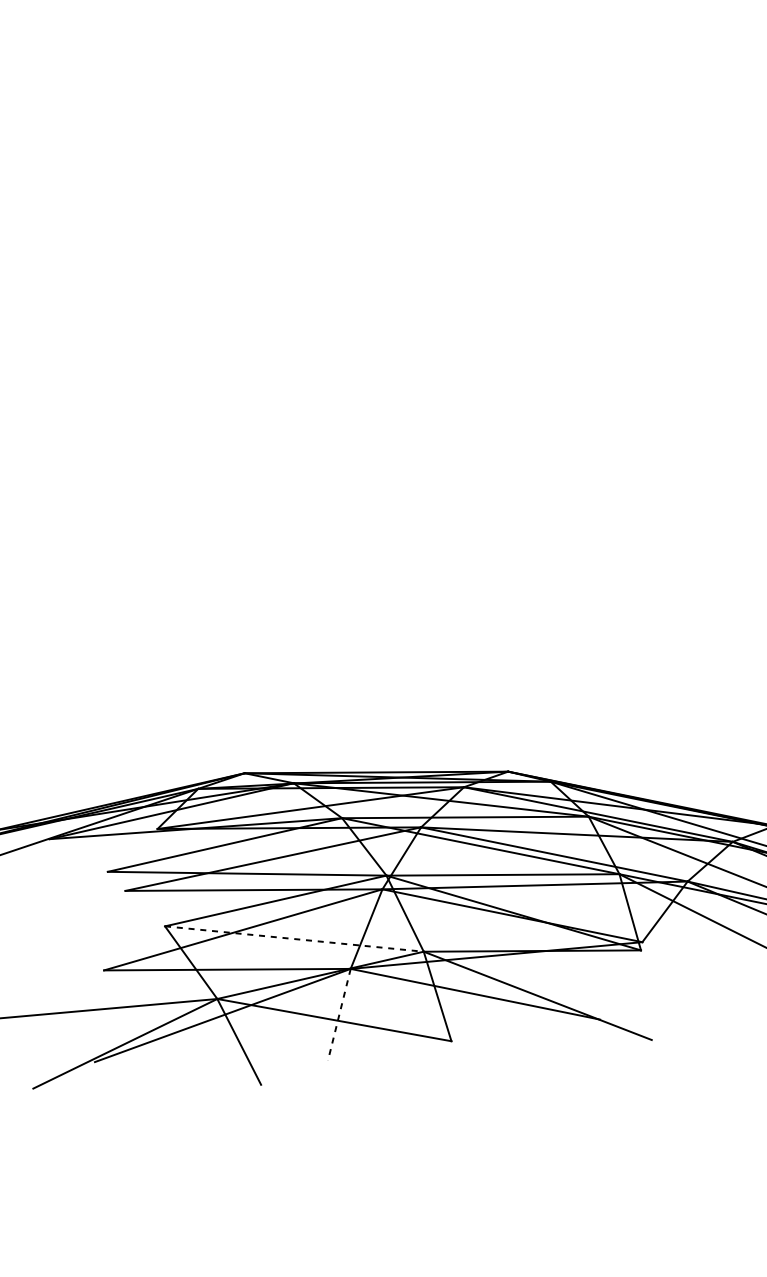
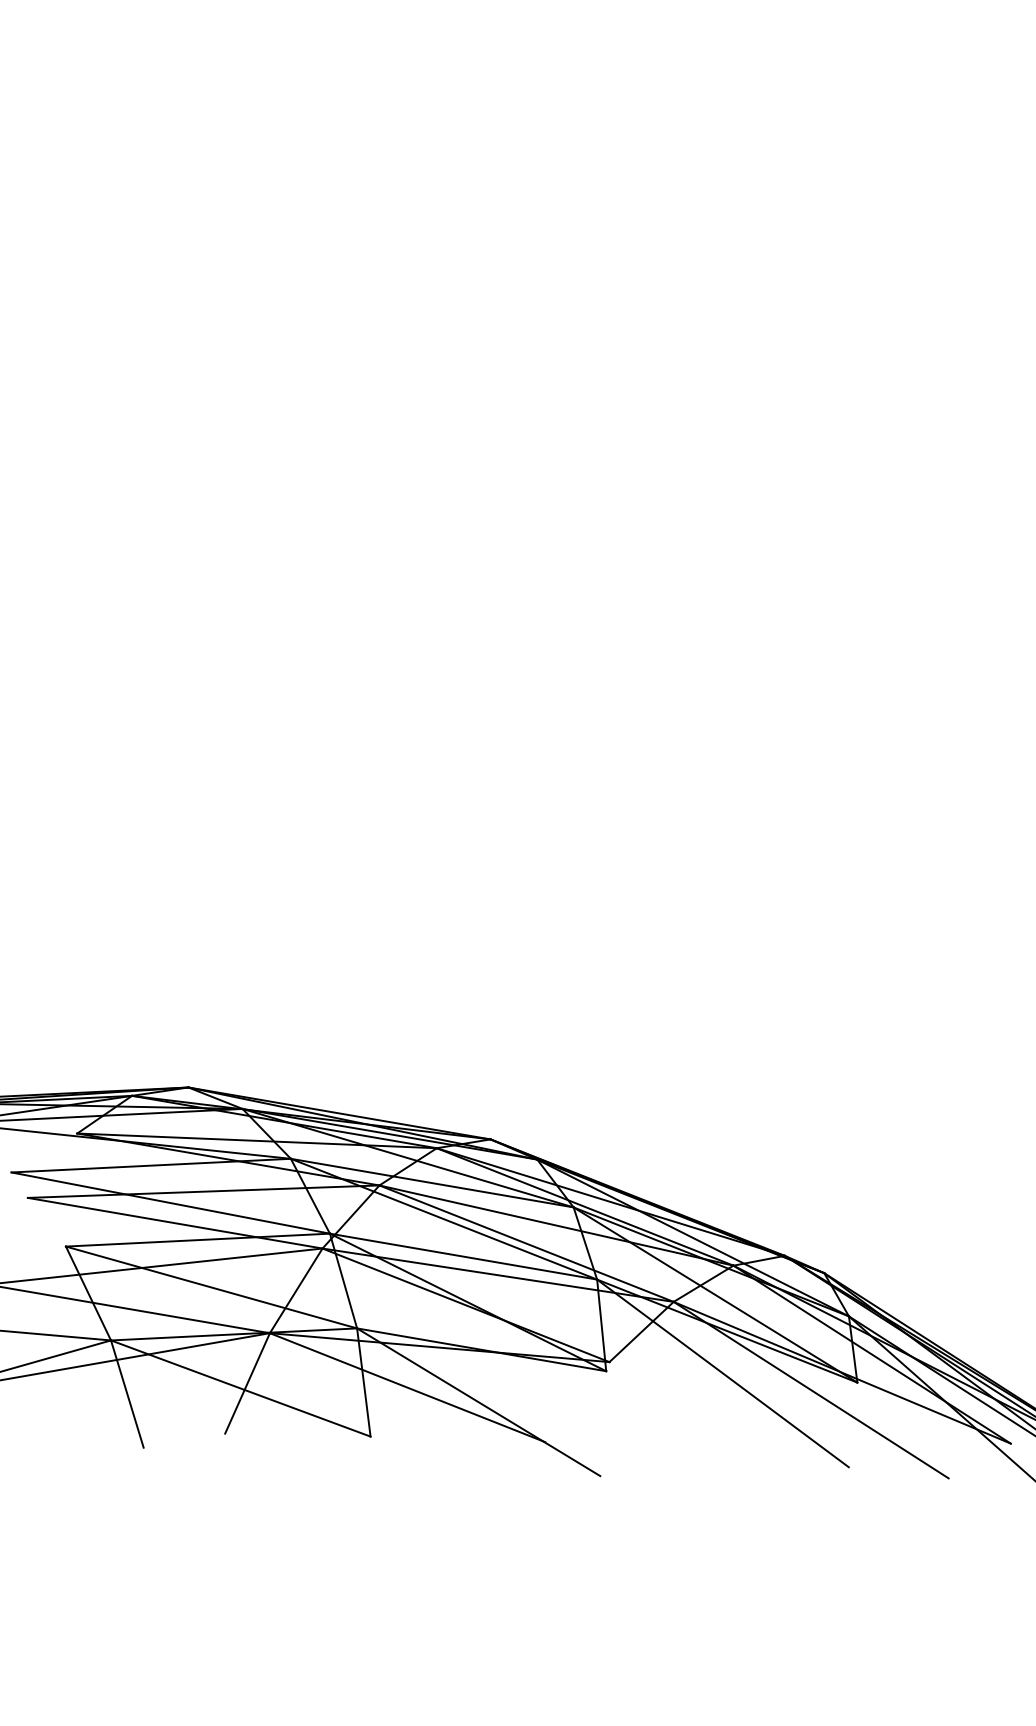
line: (295, 938) -> (212, 1287), dashed -> solid
line: (339, 1014) -> (247, 1383), dashed -> solid

